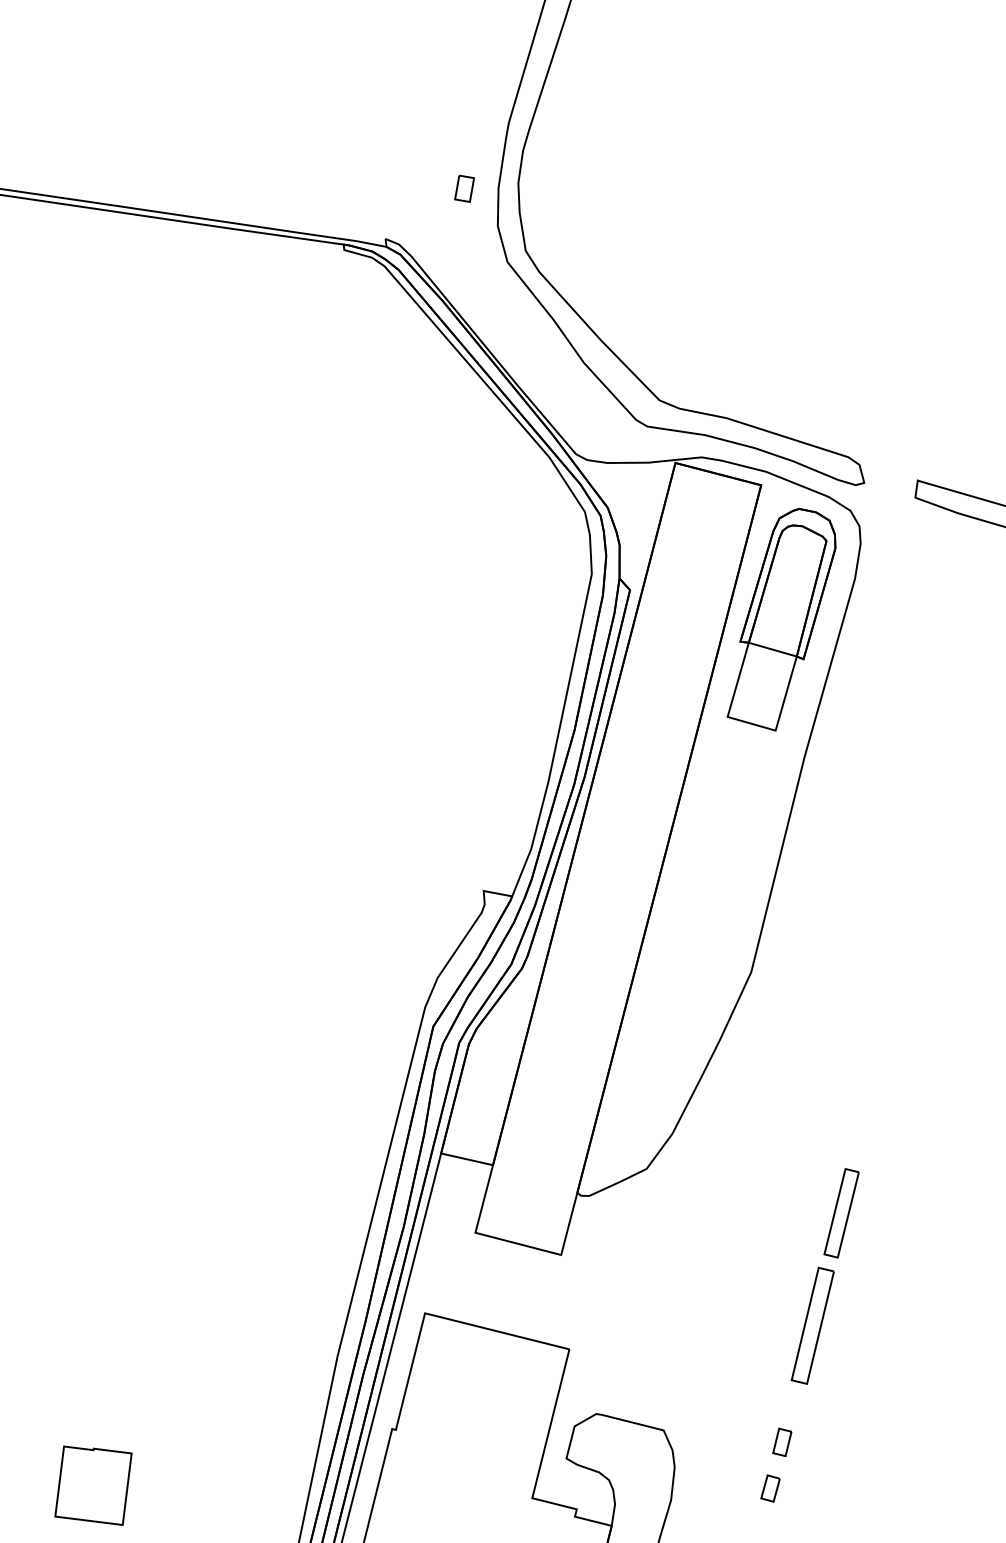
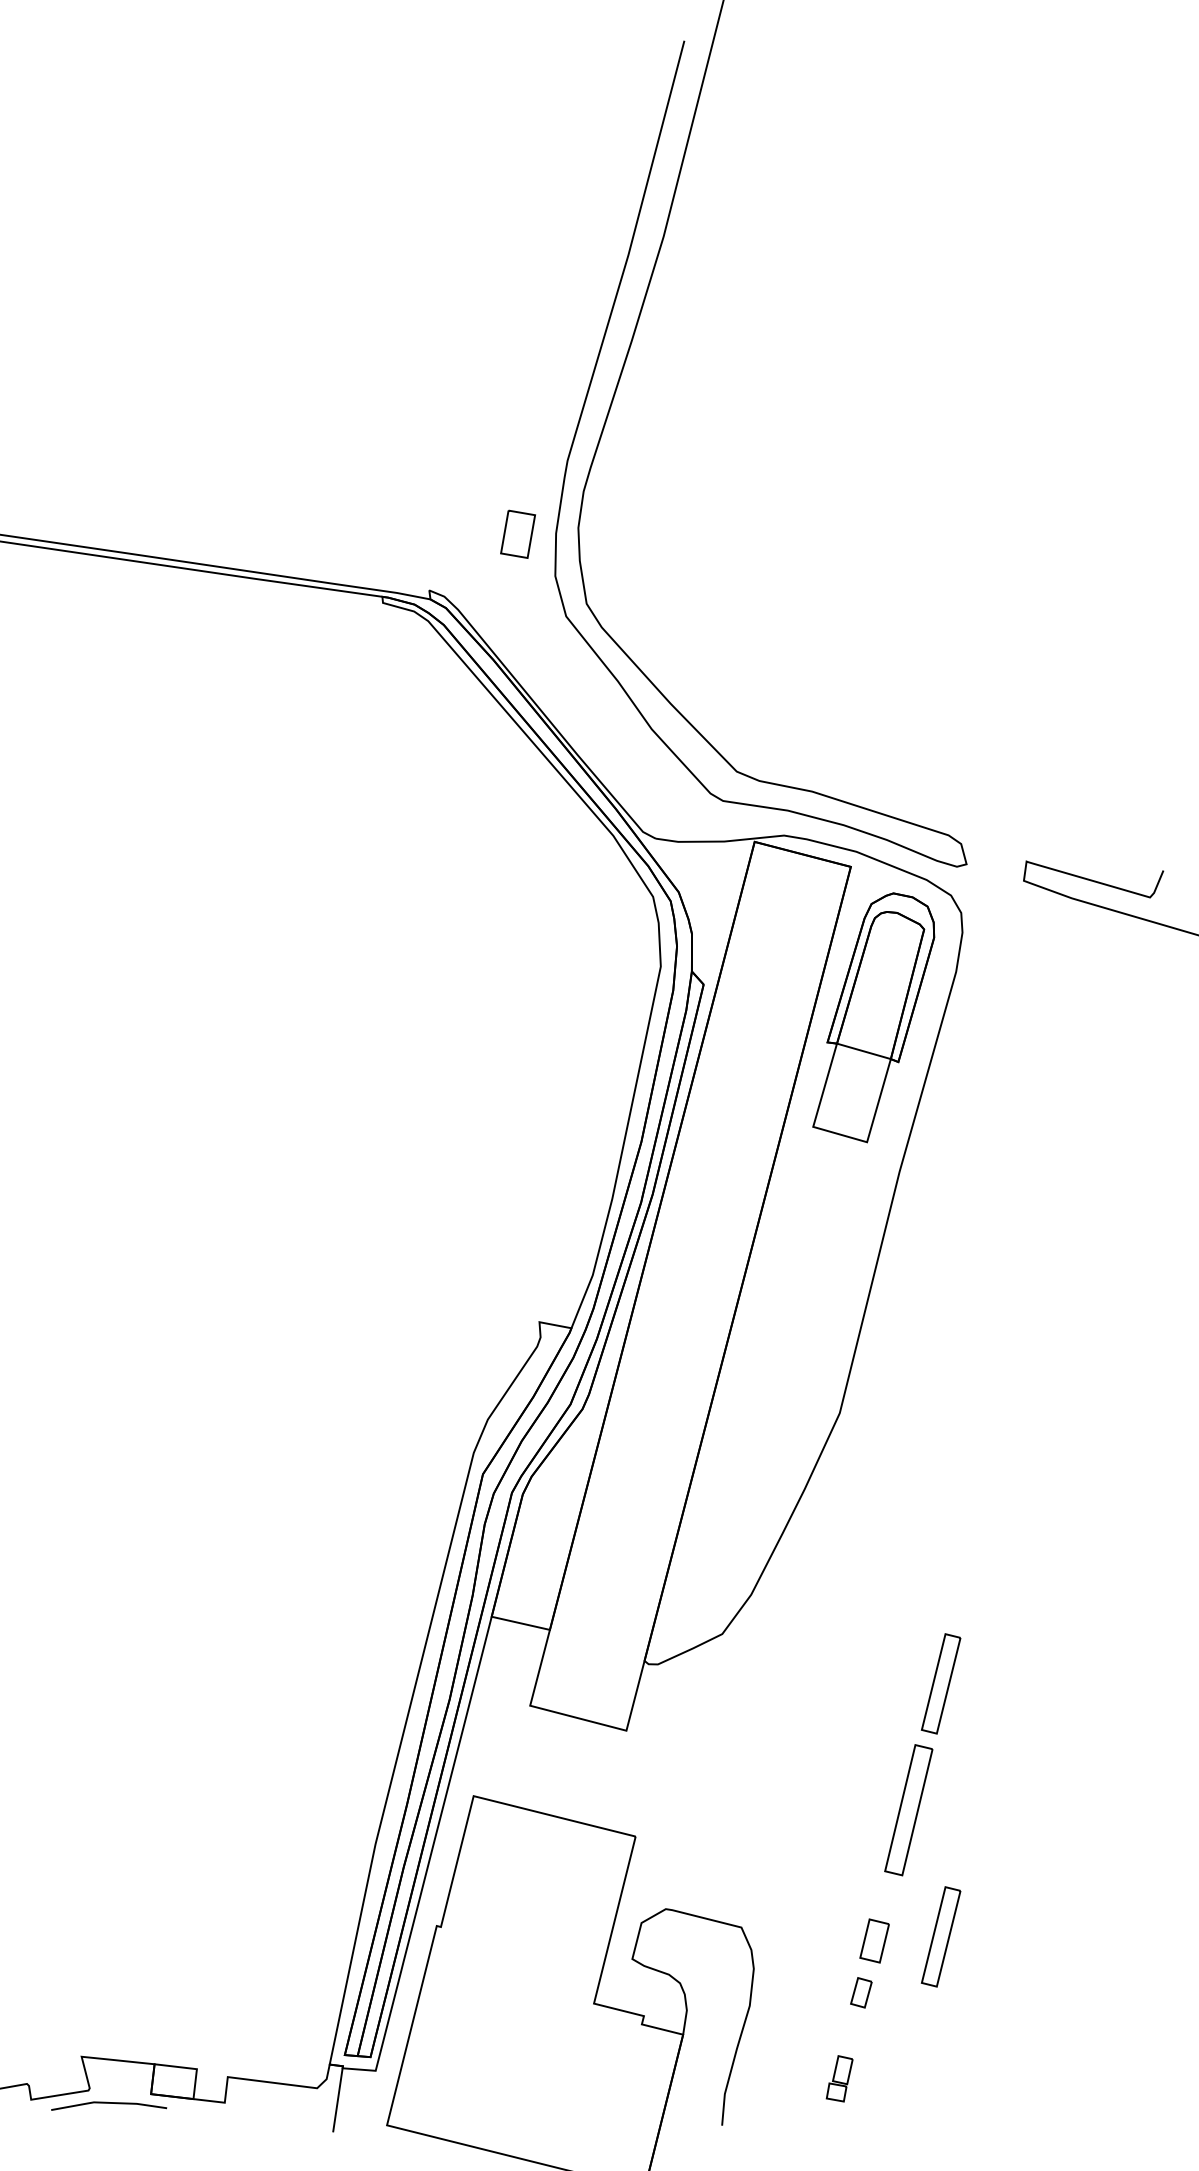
part: (464, 188) -> (517, 533), size x1.6
part: (841, 1438) -> (940, 1936), added
part: (782, 1441) -> (874, 1940), size x1.4
part: (93, 1485) -> (101, 1989), removed

